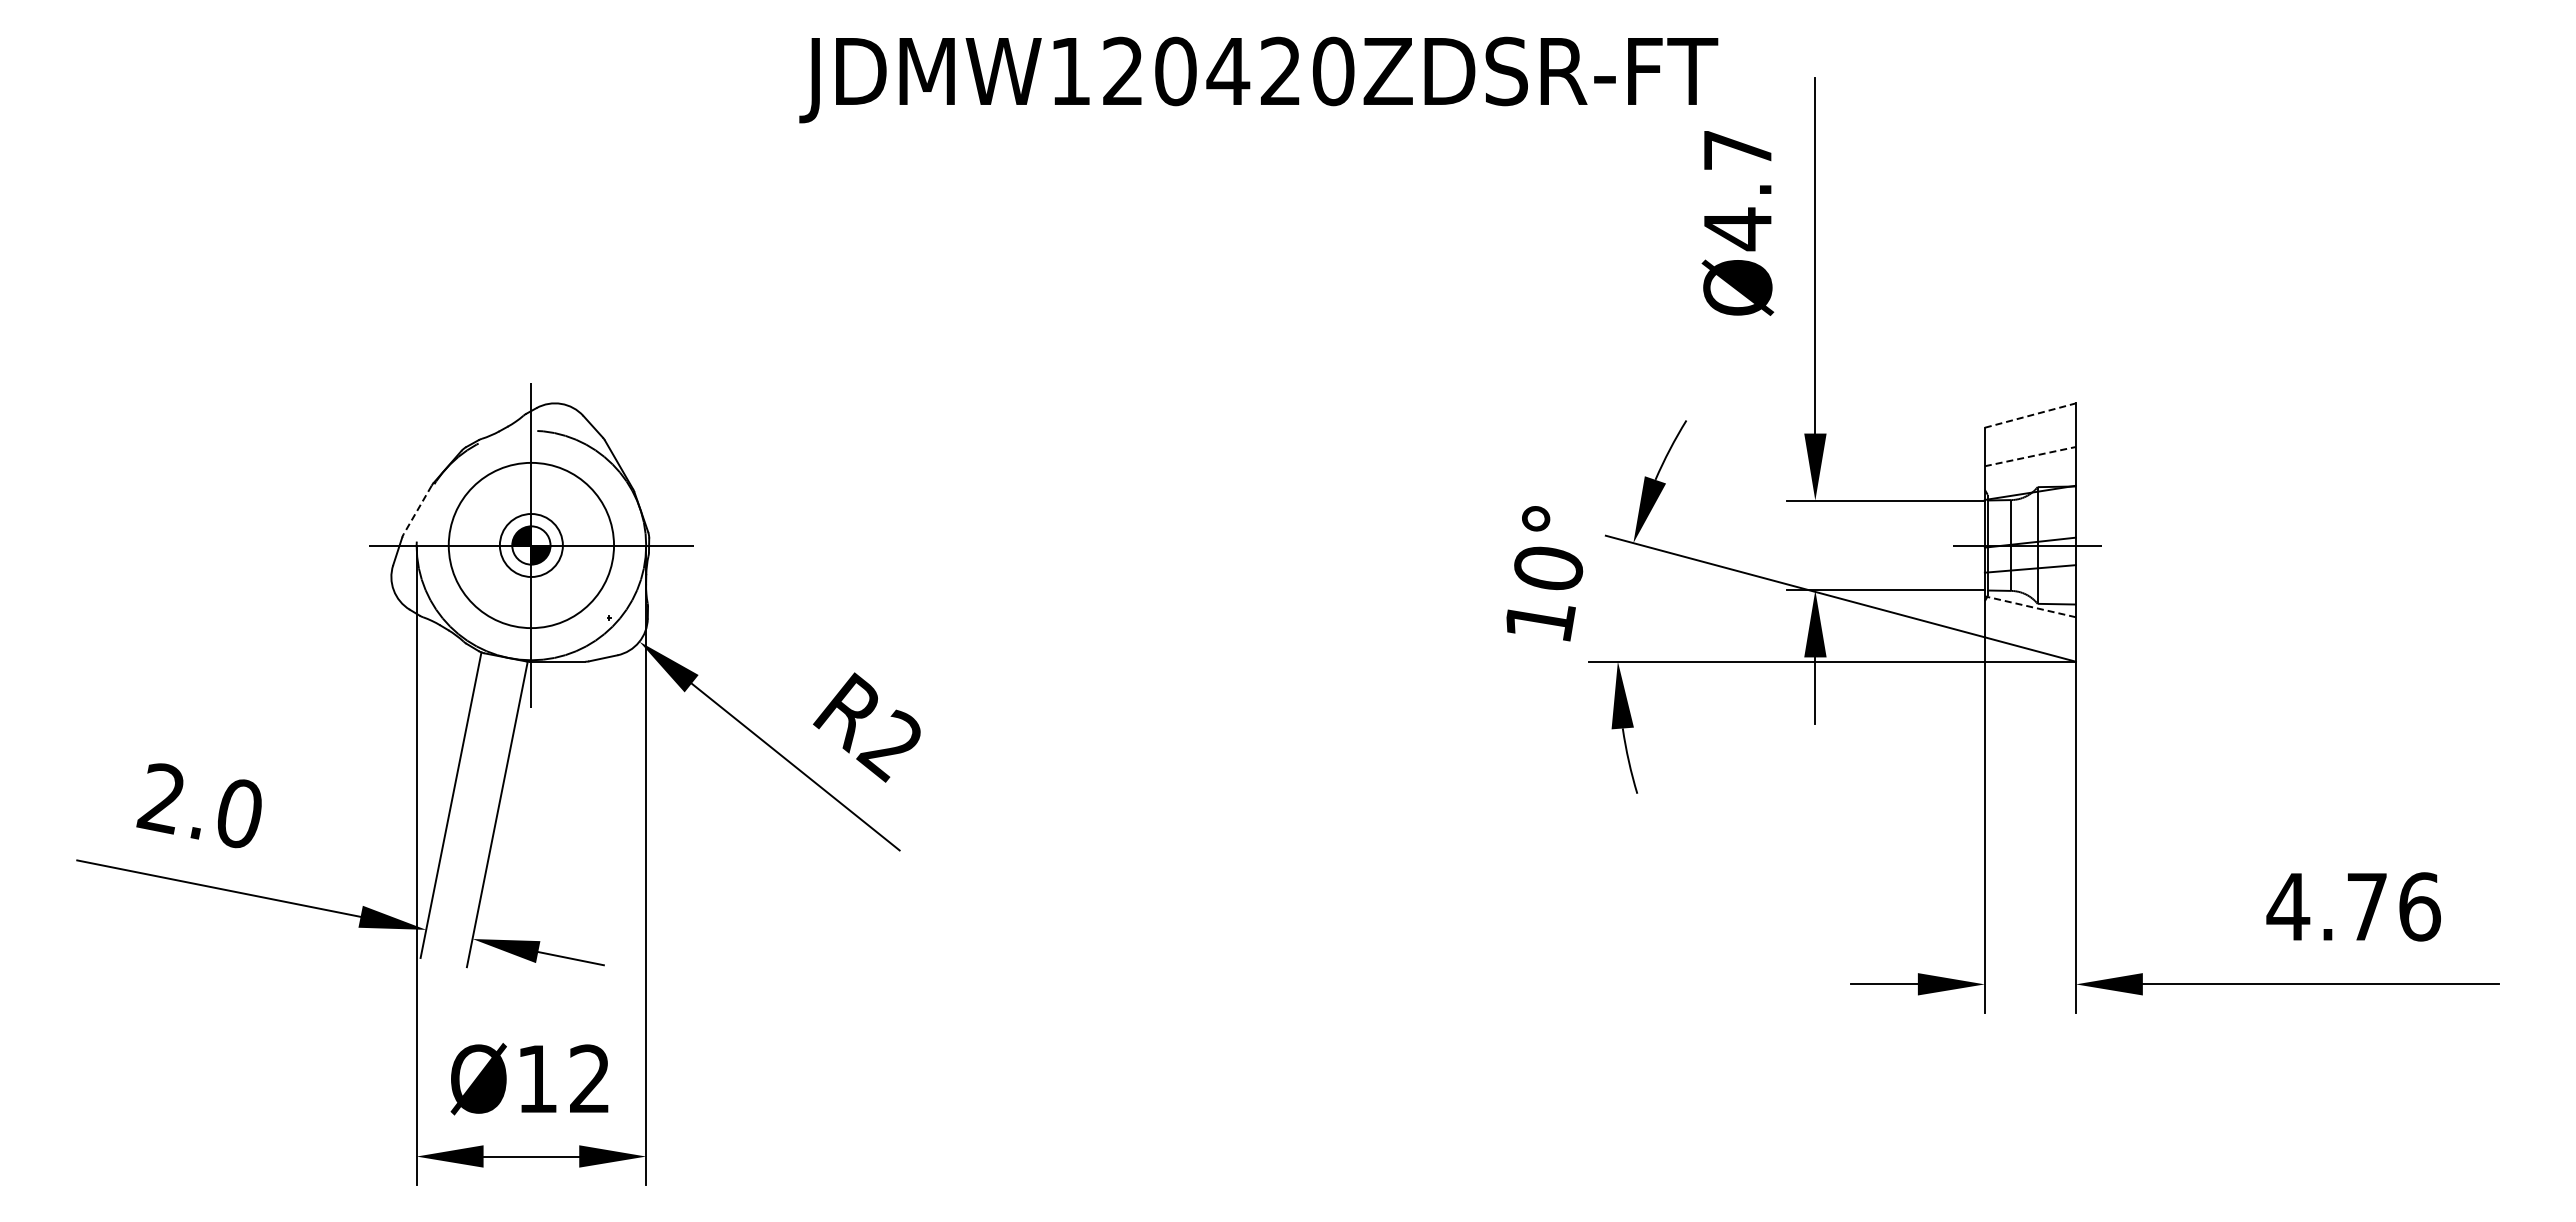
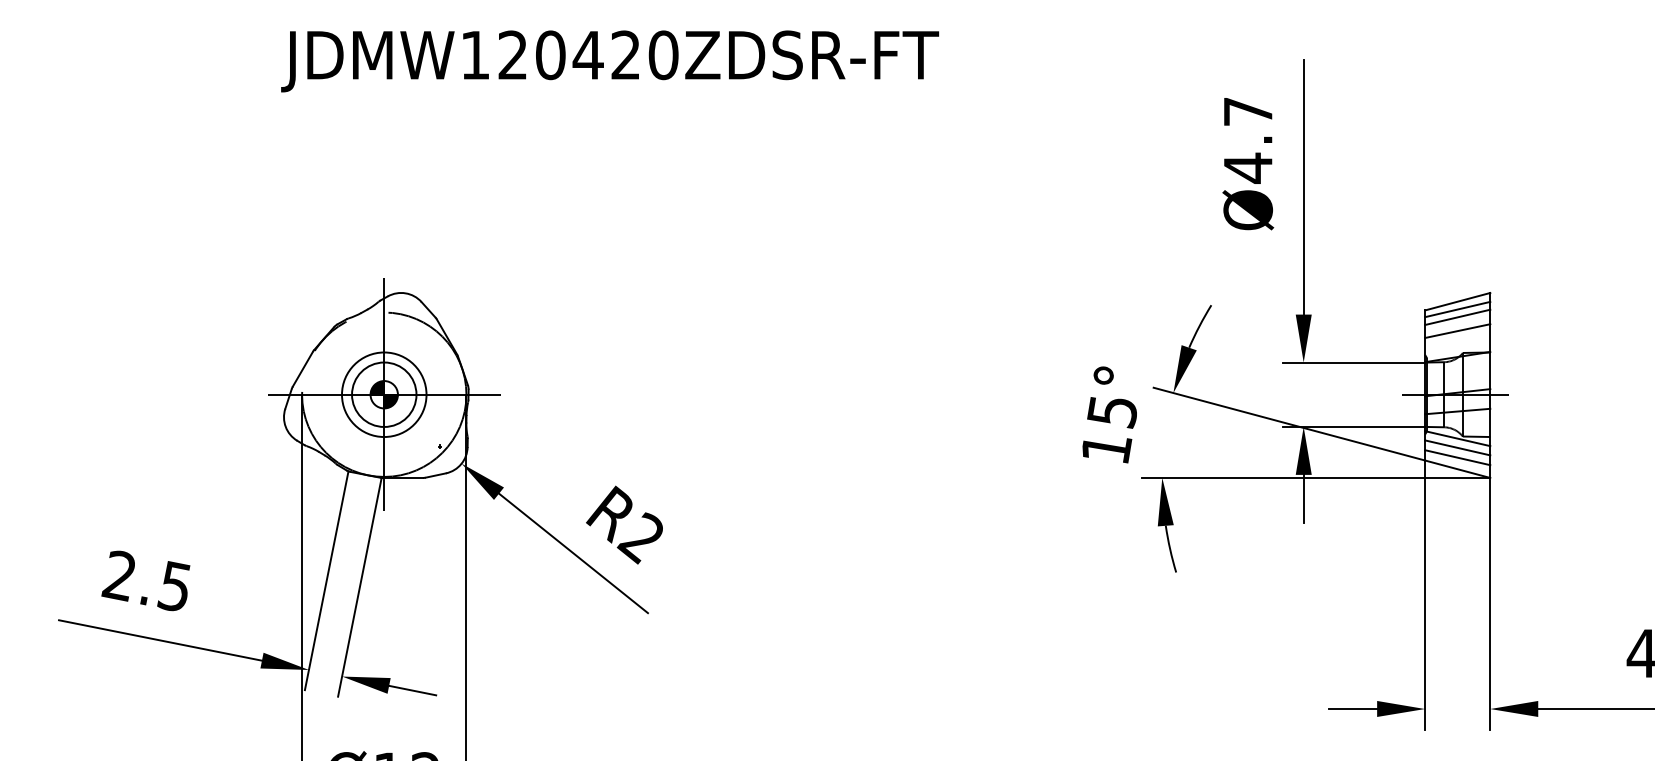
text: (1258, 79) -> (609, 61), moved
line: (2030, 415) -> (1457, 301), dashed -> solid
line: (2029, 426) -> (1457, 309), added
line: (2029, 437) -> (1457, 317), added
line: (2030, 456) -> (1457, 331), dashed -> solid
line: (417, 509) -> (302, 368), dashed -> solid
circle: (531, 545) -> (384, 394), size x0.71
circle: (531, 545) -> (384, 394), size x1.43
text: (1547, 569) -> (1111, 411), 10° -> 15°
line: (2030, 606) -> (1457, 438), dashed -> solid
line: (2029, 619) -> (1457, 447), added
line: (2029, 632) -> (1457, 457), added
text: (237, 812) -> (173, 585), 2.0 -> 2.5

